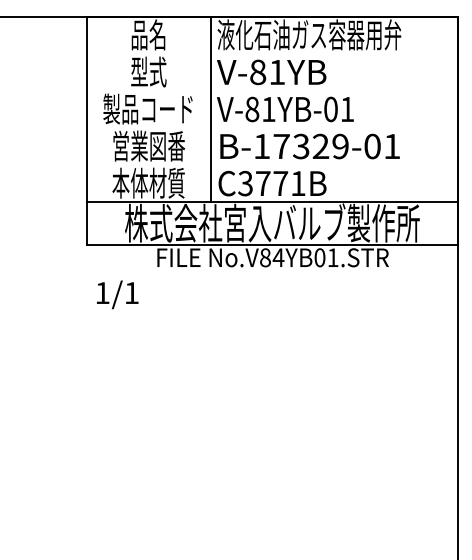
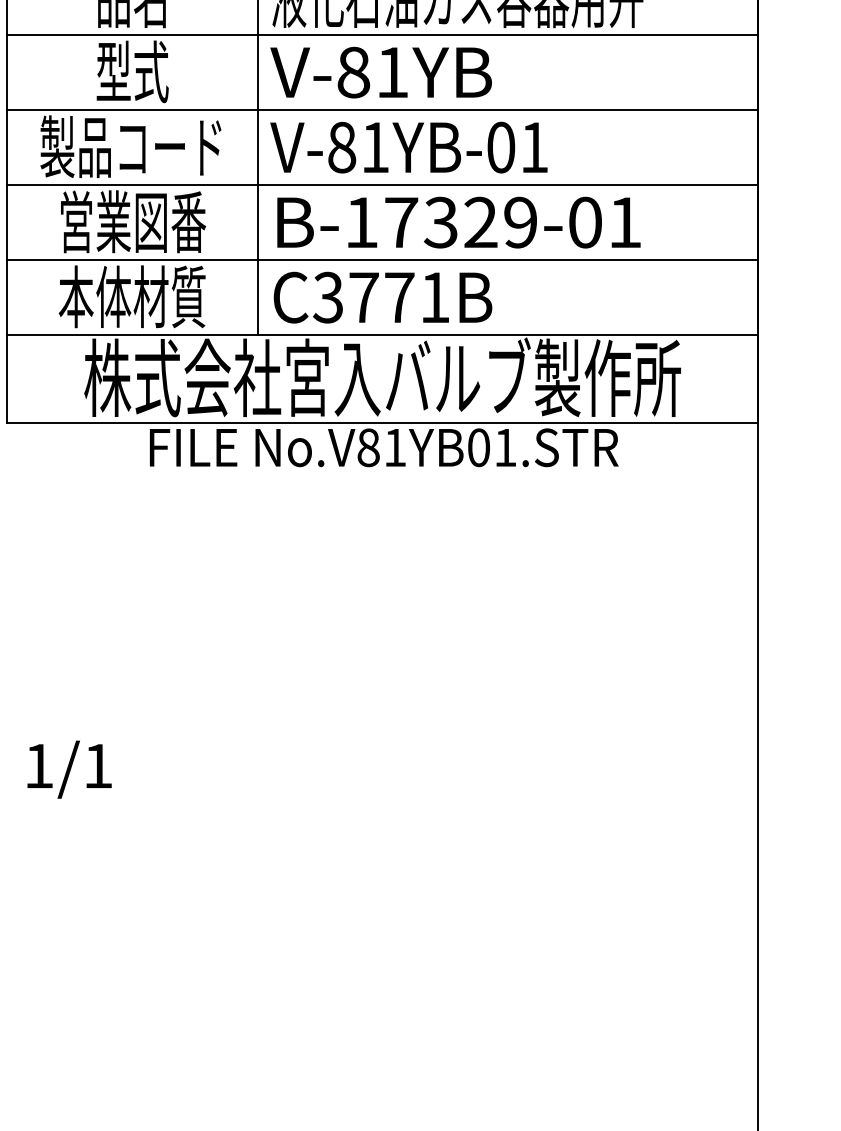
line: (272, 53) -> (382, 34), added
line: (272, 90) -> (382, 109), added
line: (272, 128) -> (382, 186), added
line: (272, 165) -> (382, 260), added
text: (278, 257) -> (395, 447), No.V84YB01.STR -> No.V81YB01.STR
text: (117, 294) -> (69, 768), moved

